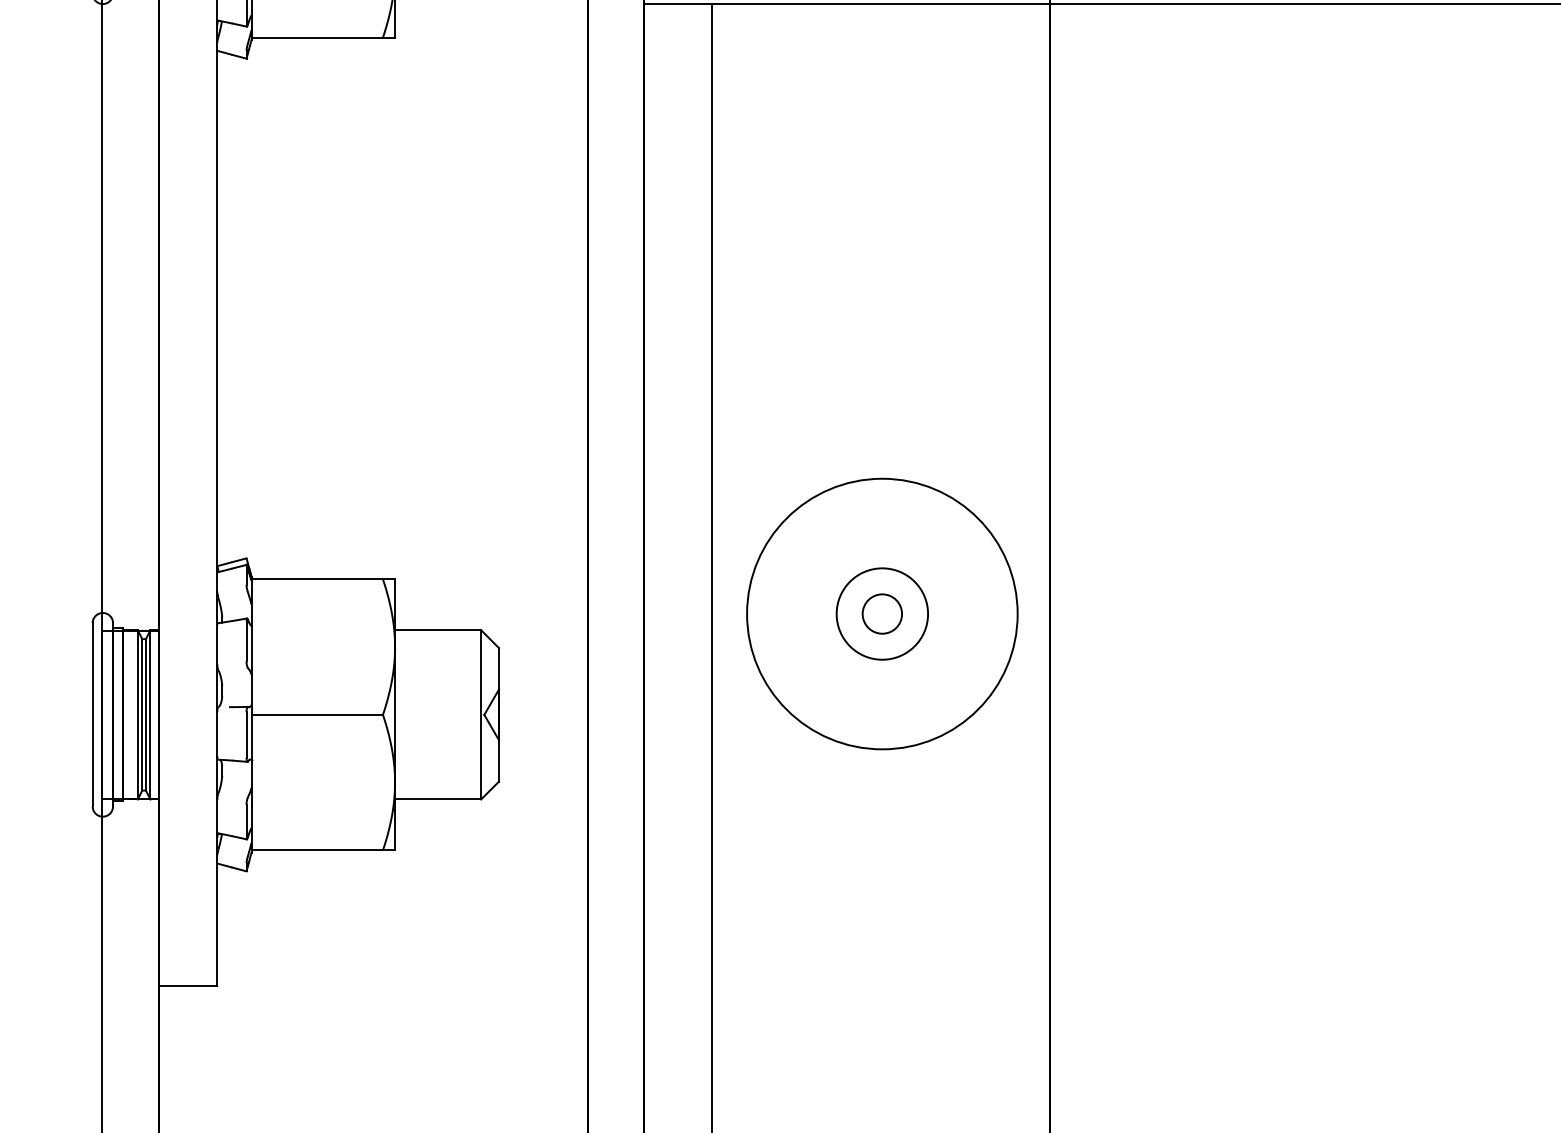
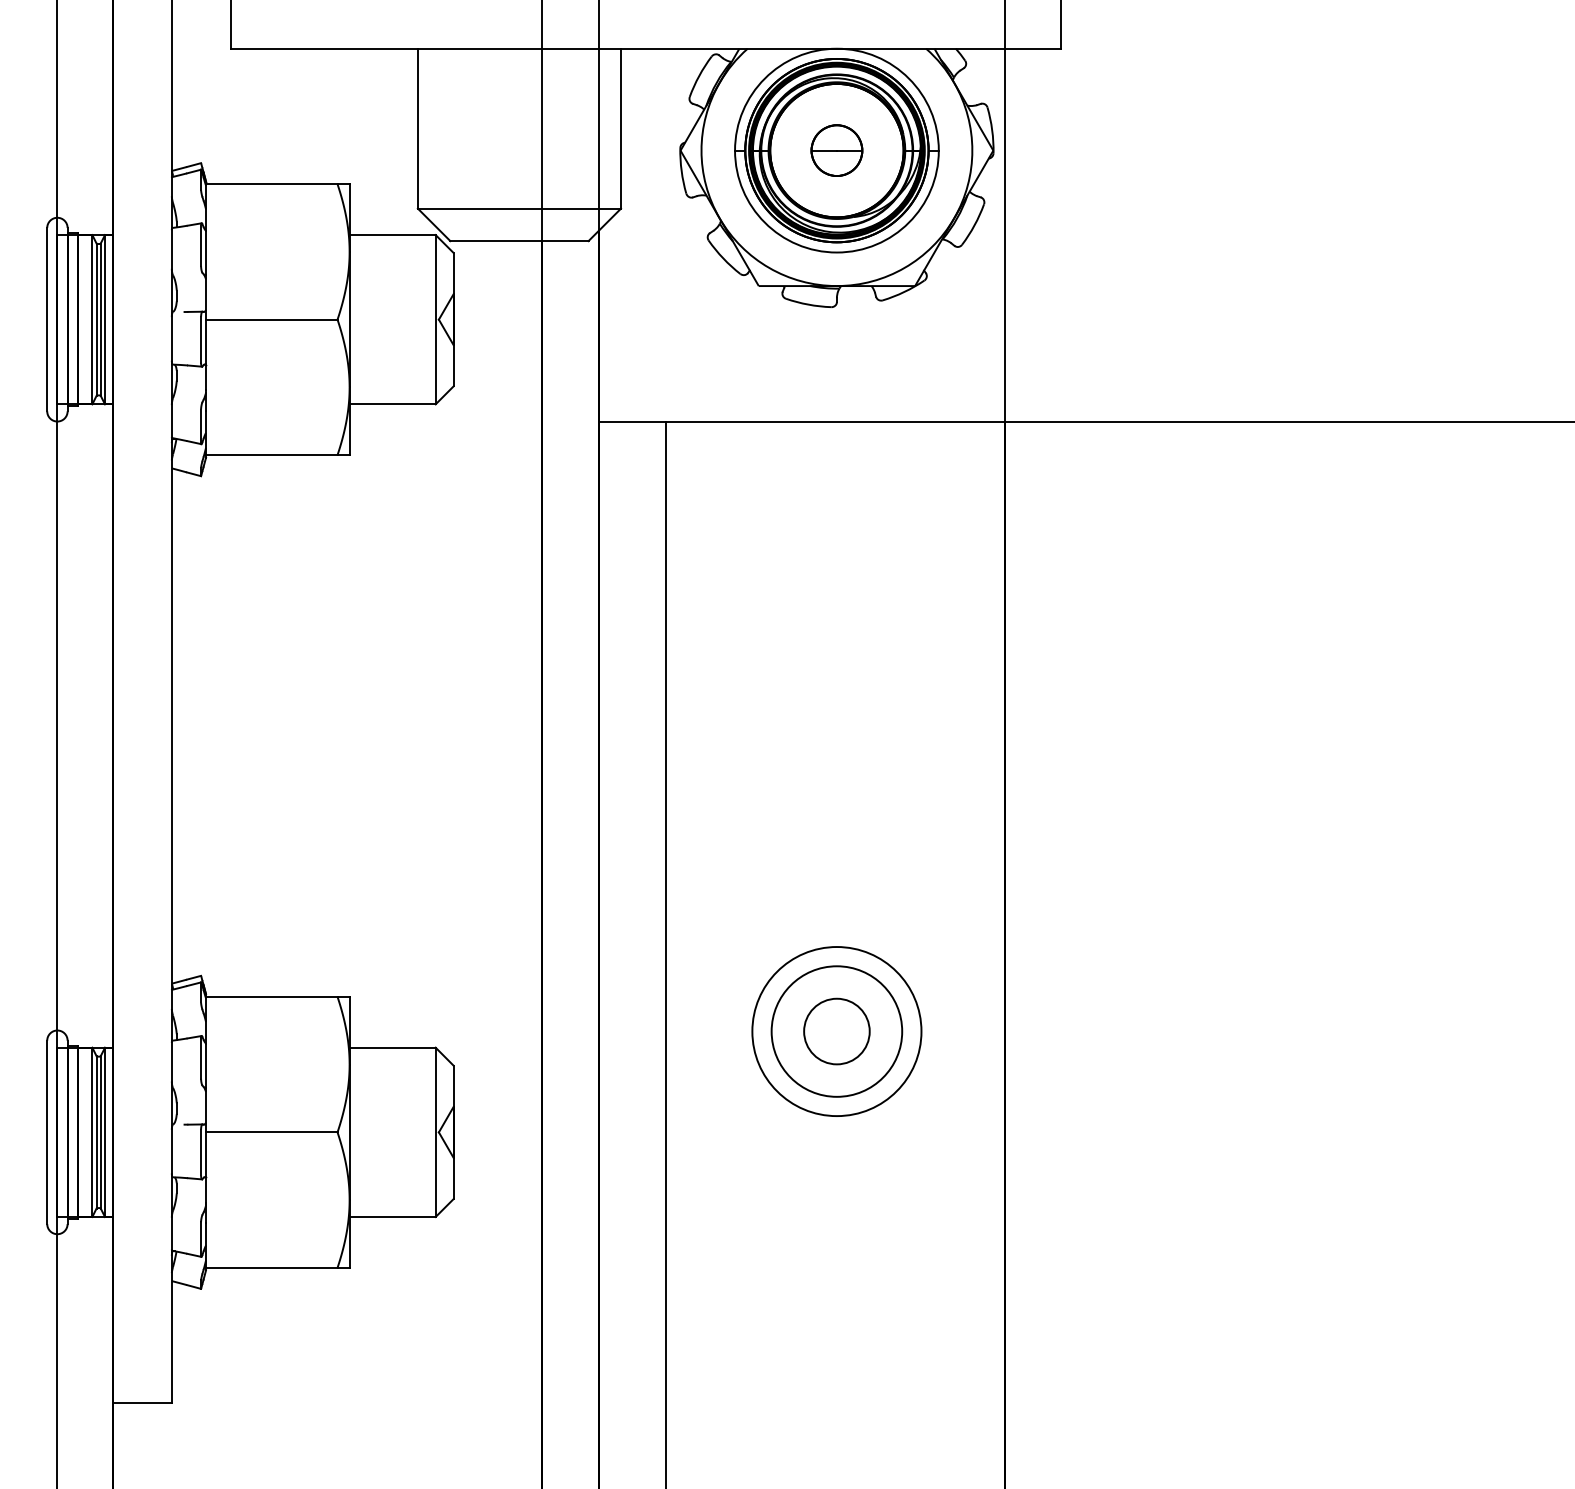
circle: (881, 613) -> (836, 1031), size x0.62
circle: (881, 613) -> (836, 1031), size x1.43
circle: (881, 613) -> (836, 1031), size x1.67

